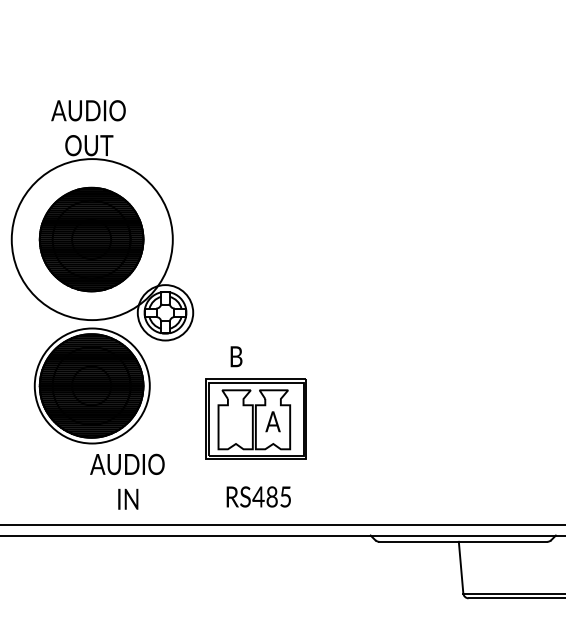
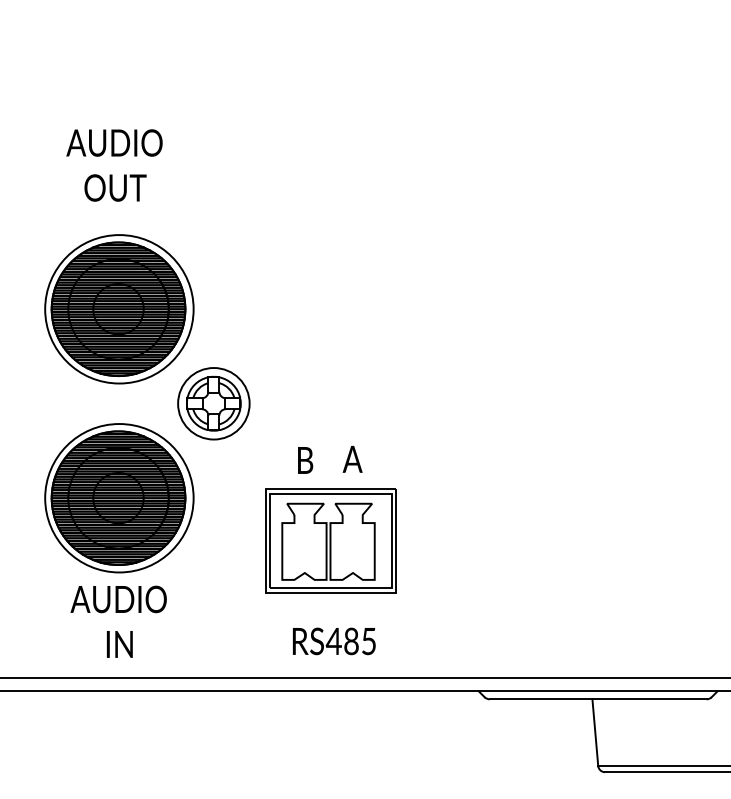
circle: (92, 239) -> (119, 309), size x0.71
text: (272, 421) -> (352, 458), moved
text: (127, 481) -> (118, 621), moved

